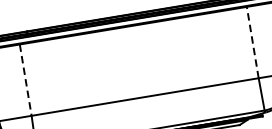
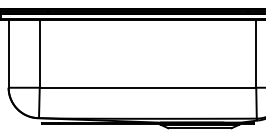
line: (252, 42) -> (256, 53), dashed -> solid
line: (25, 80) -> (39, 54), dashed -> solid

